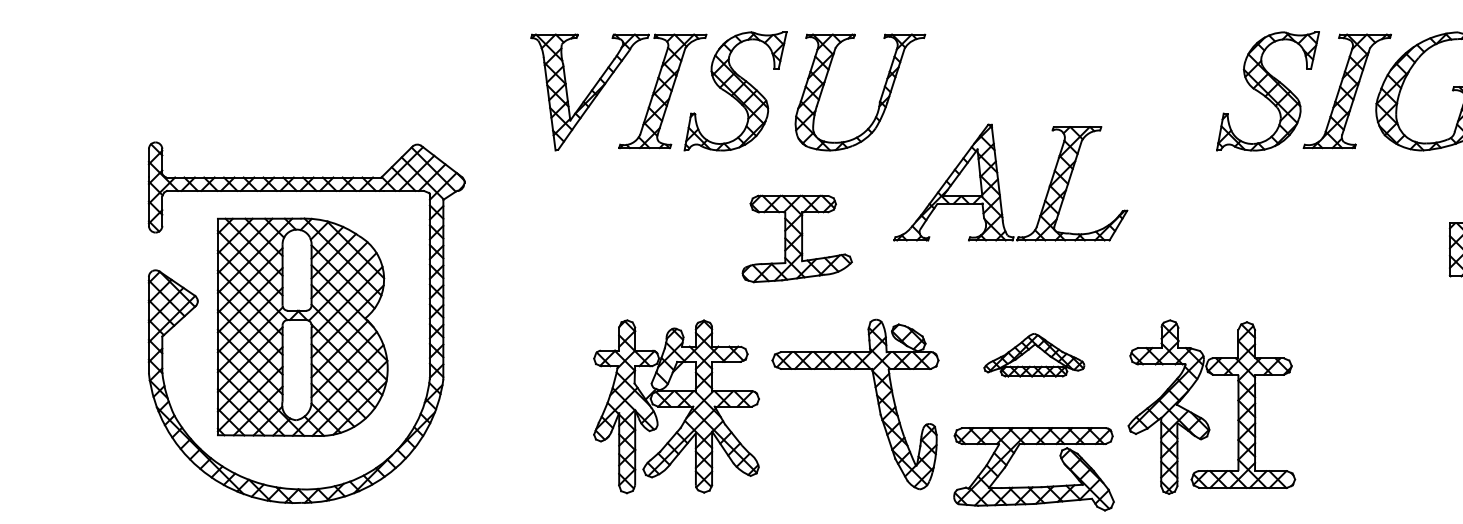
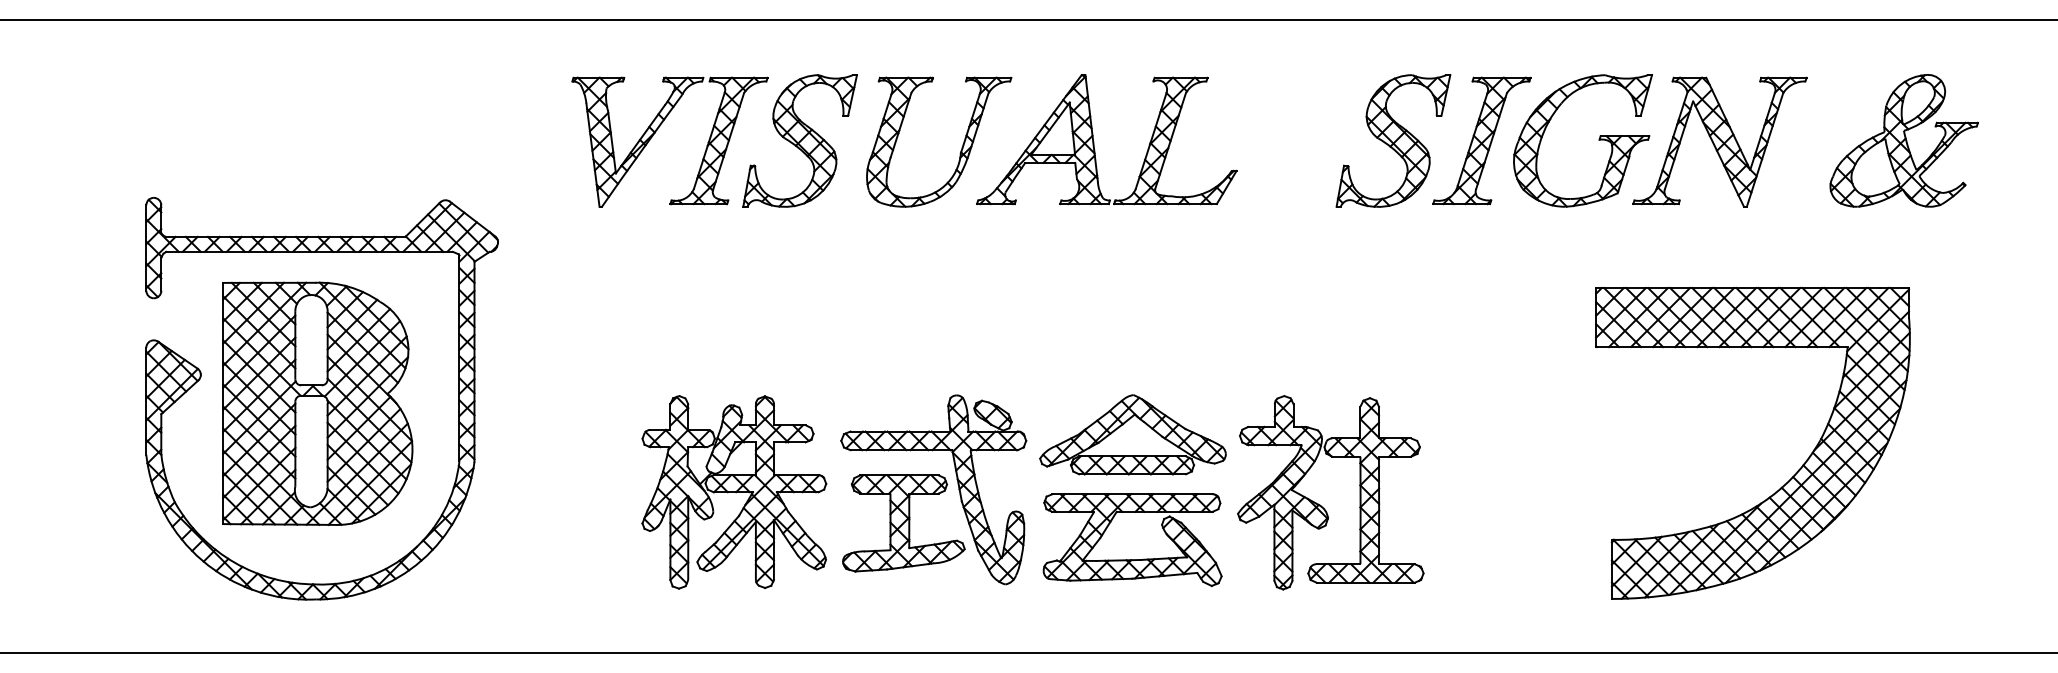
part: (999, 184) -> (1094, 141), moved
part: (796, 239) -> (903, 523), moved
part: (1033, 354) -> (1132, 434), size x1.67
part: (1033, 486) -> (1132, 559), moved

